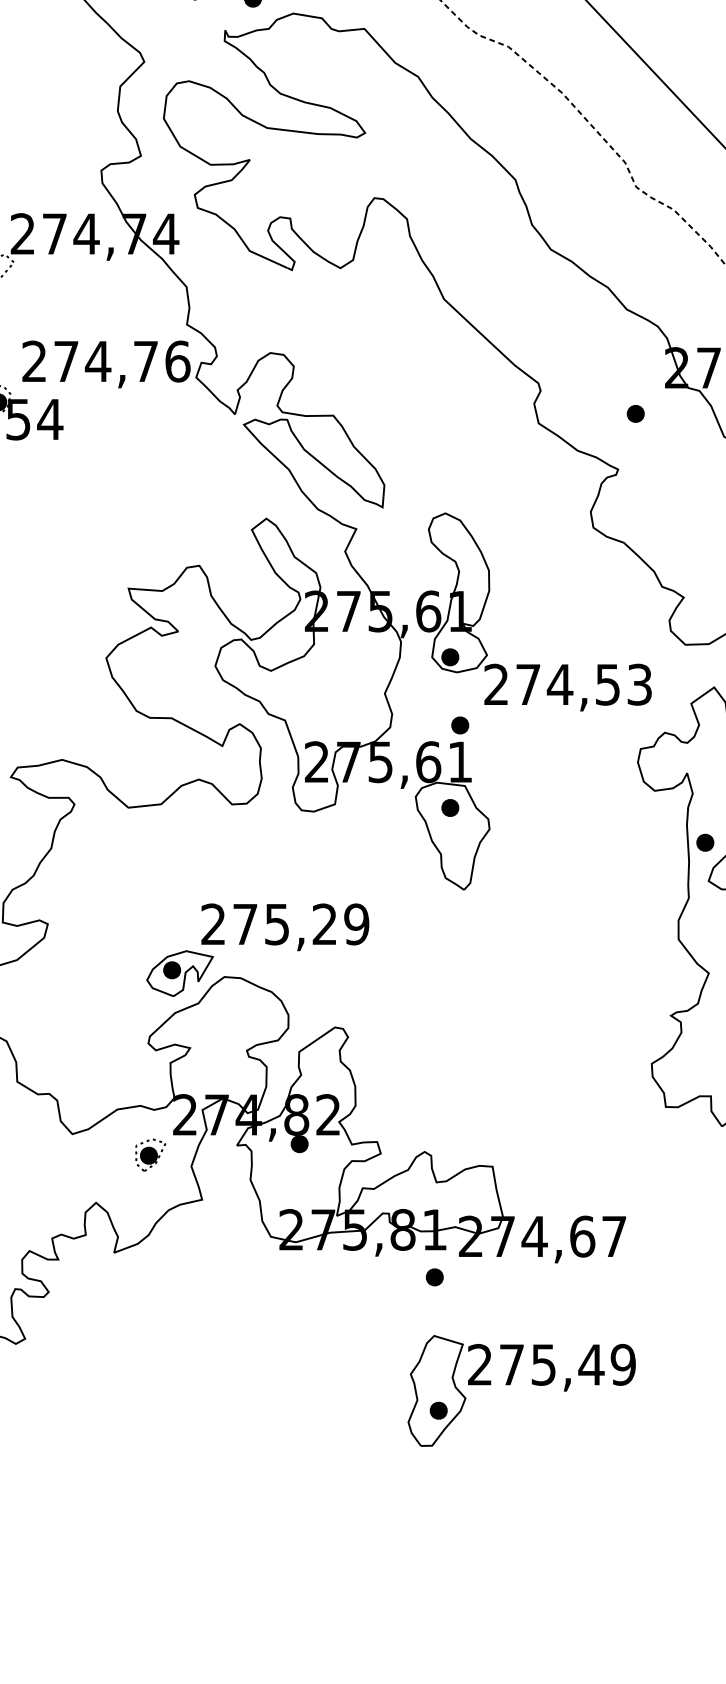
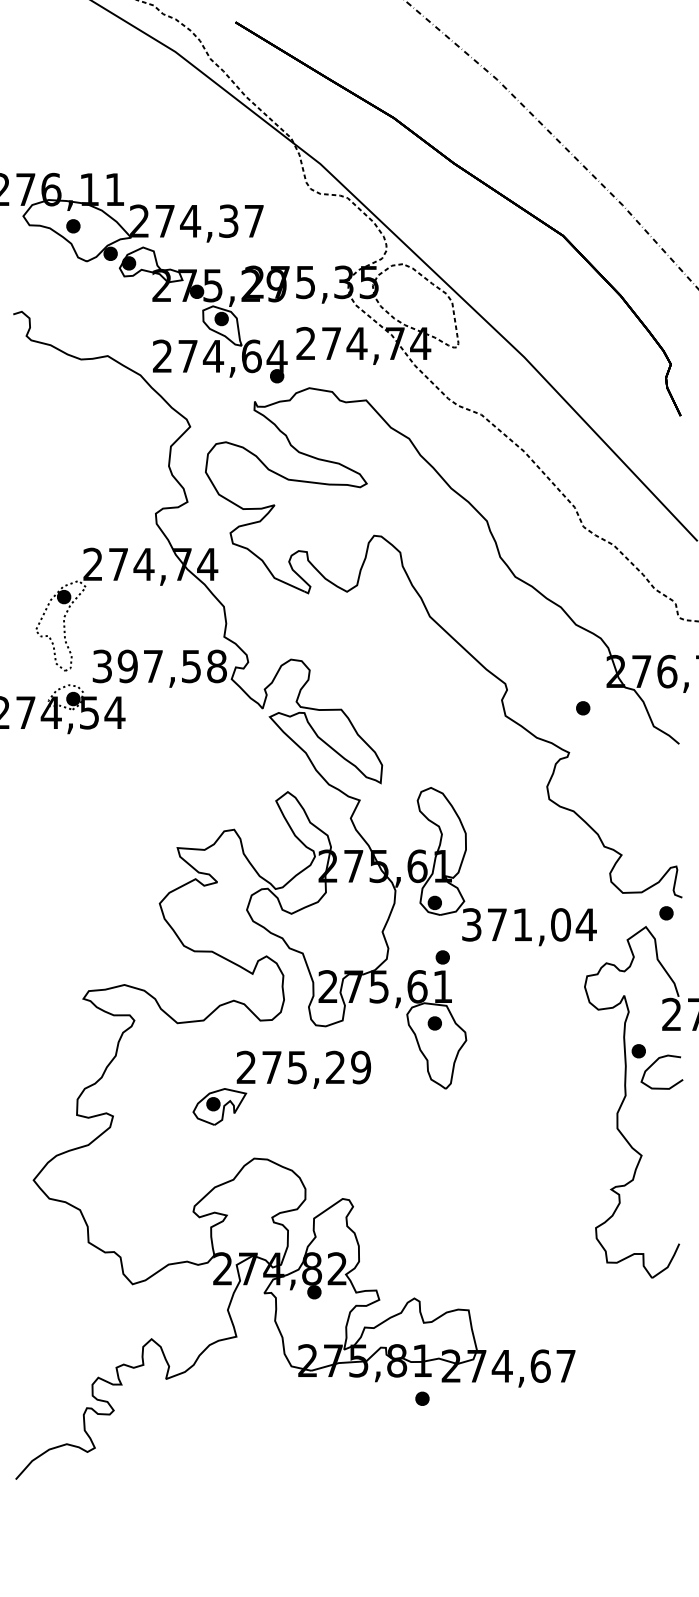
text: (105, 361) -> (159, 666), 274,76 -> 397,58
text: (568, 684) -> (529, 924), 274,53 -> 371,04
part: (266, 944) -> (288, 1083), moved
part: (149, 1154) -> (194, 1300), removed
part: (511, 1384) -> (483, 1484), removed

